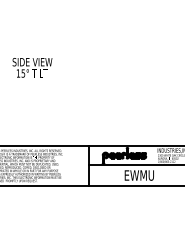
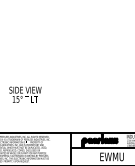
text: (32, 67) -> (25, 94), moved

